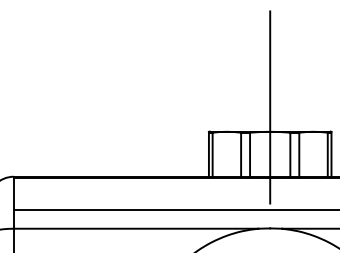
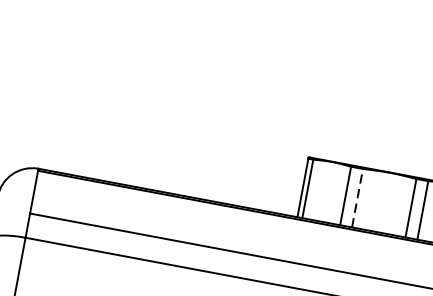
line: (270, 107) -> (396, 140), removed
line: (250, 154) -> (358, 198), solid -> dashed

